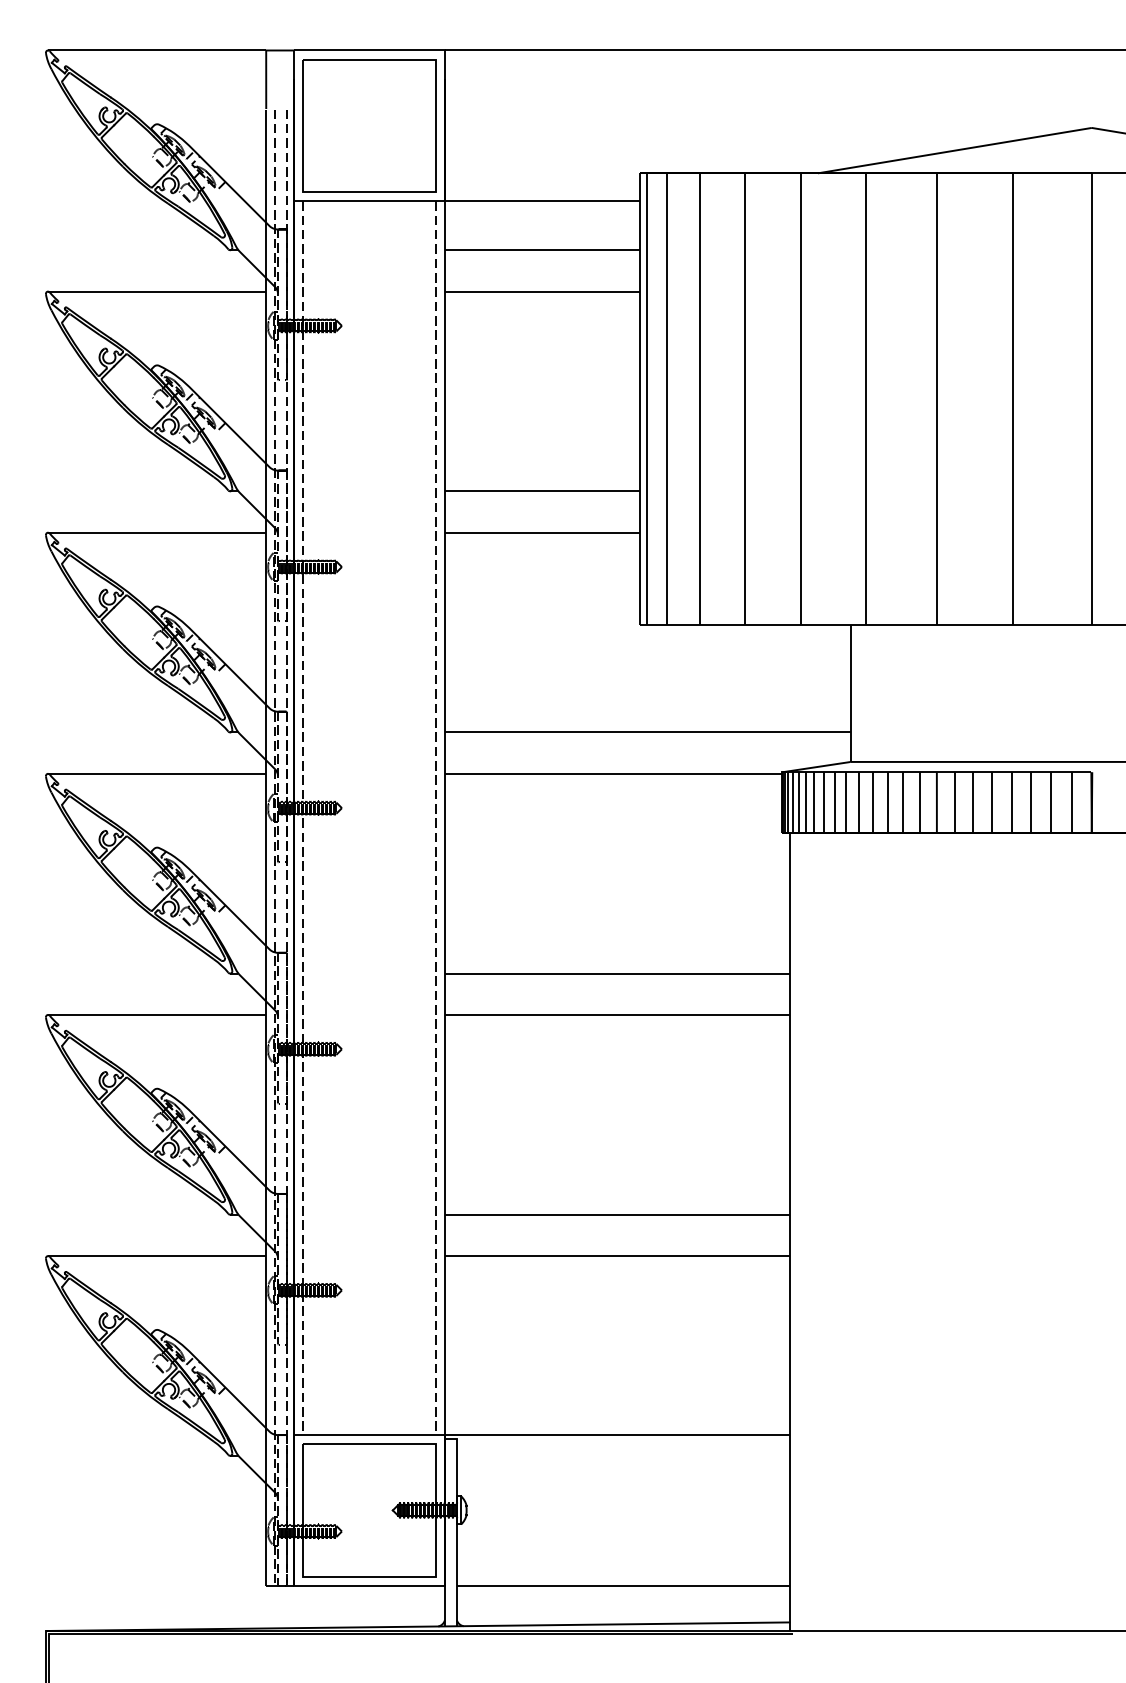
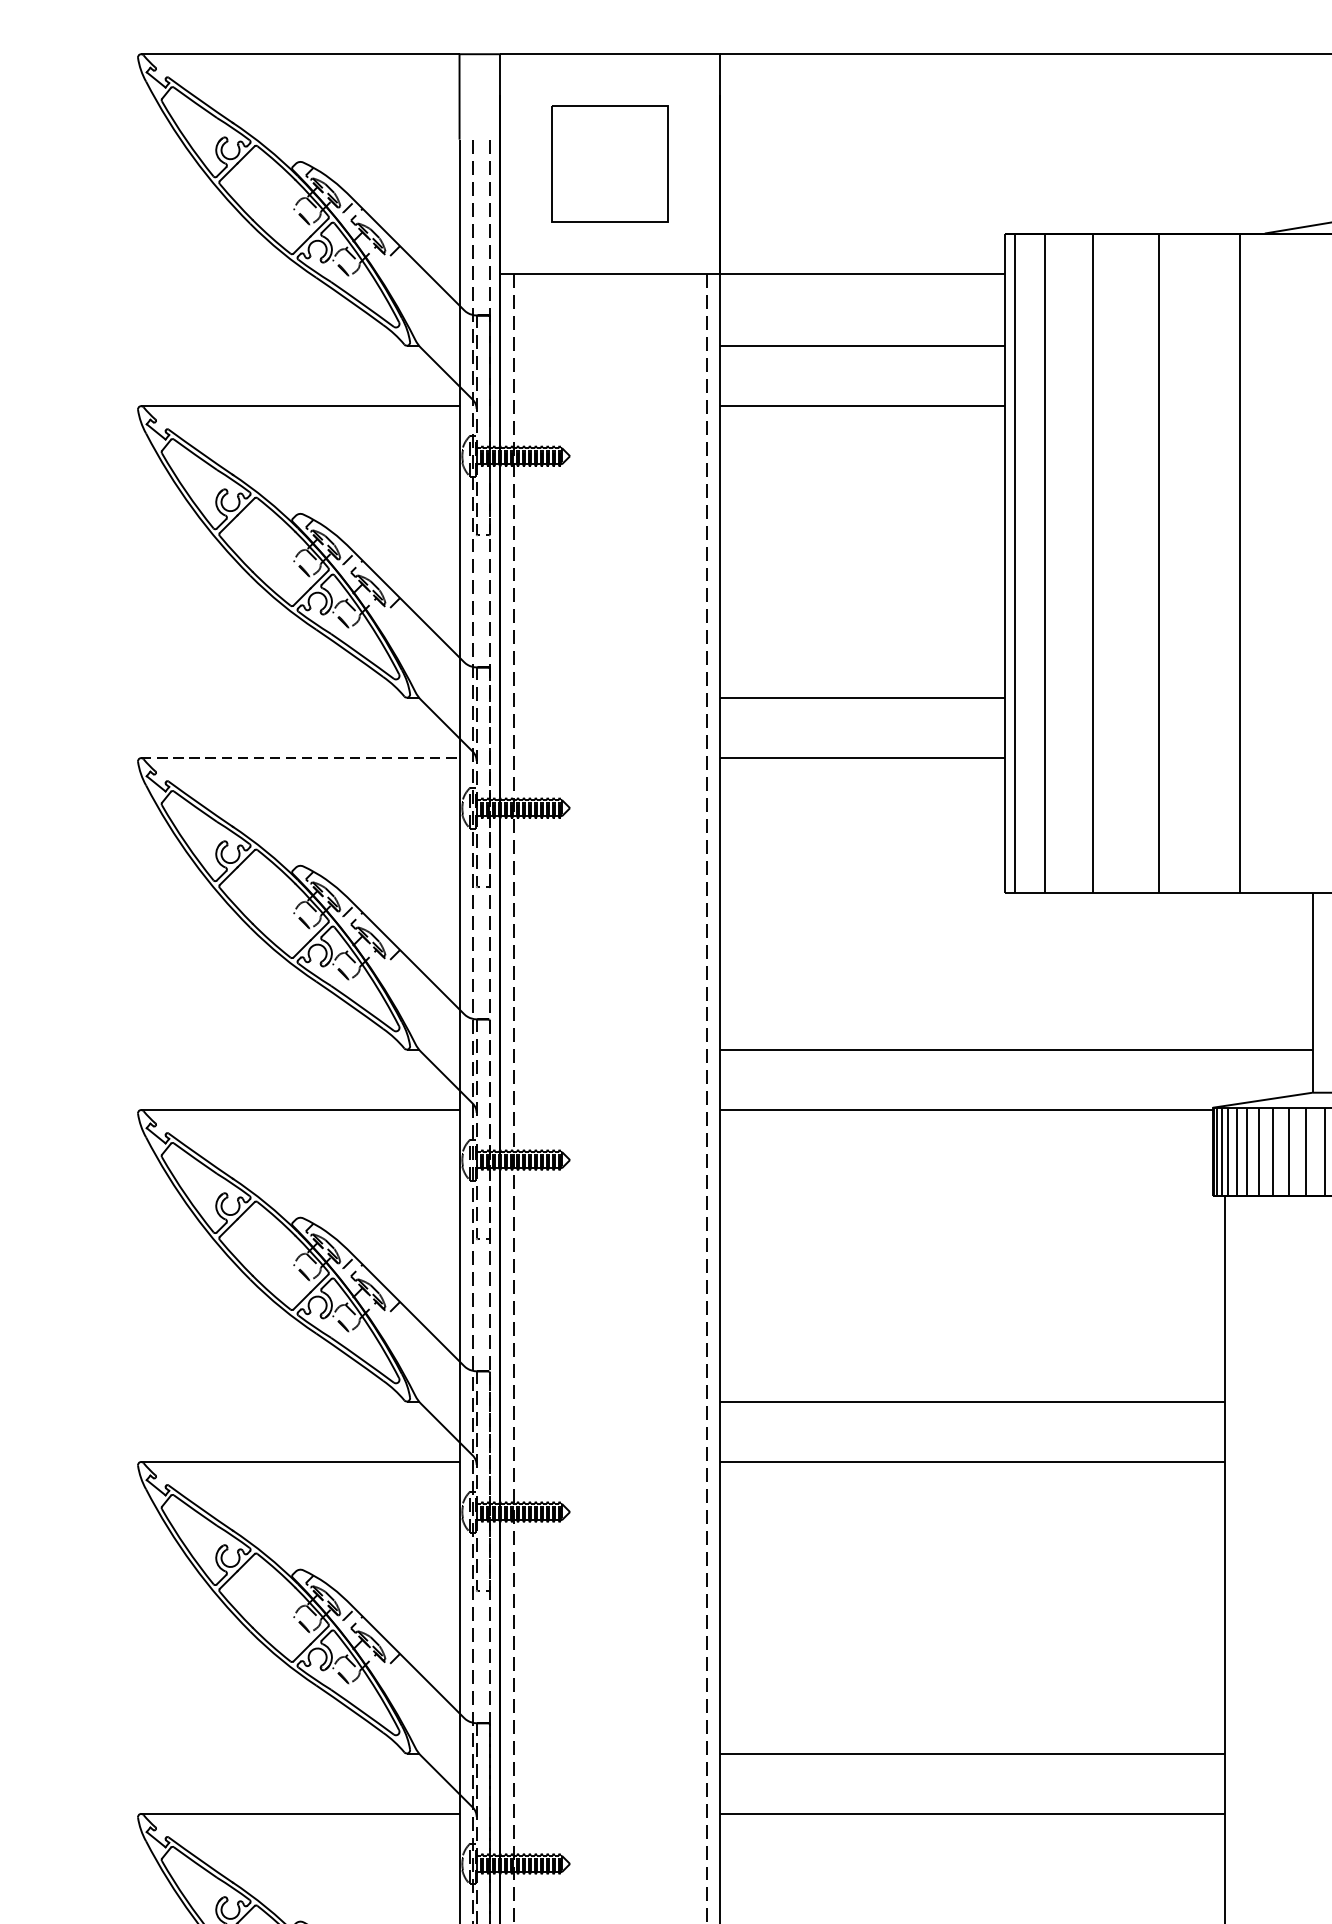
part: (369, 125) -> (610, 163), size x0.6
line: (157, 532) -> (300, 757), solid -> dashed

